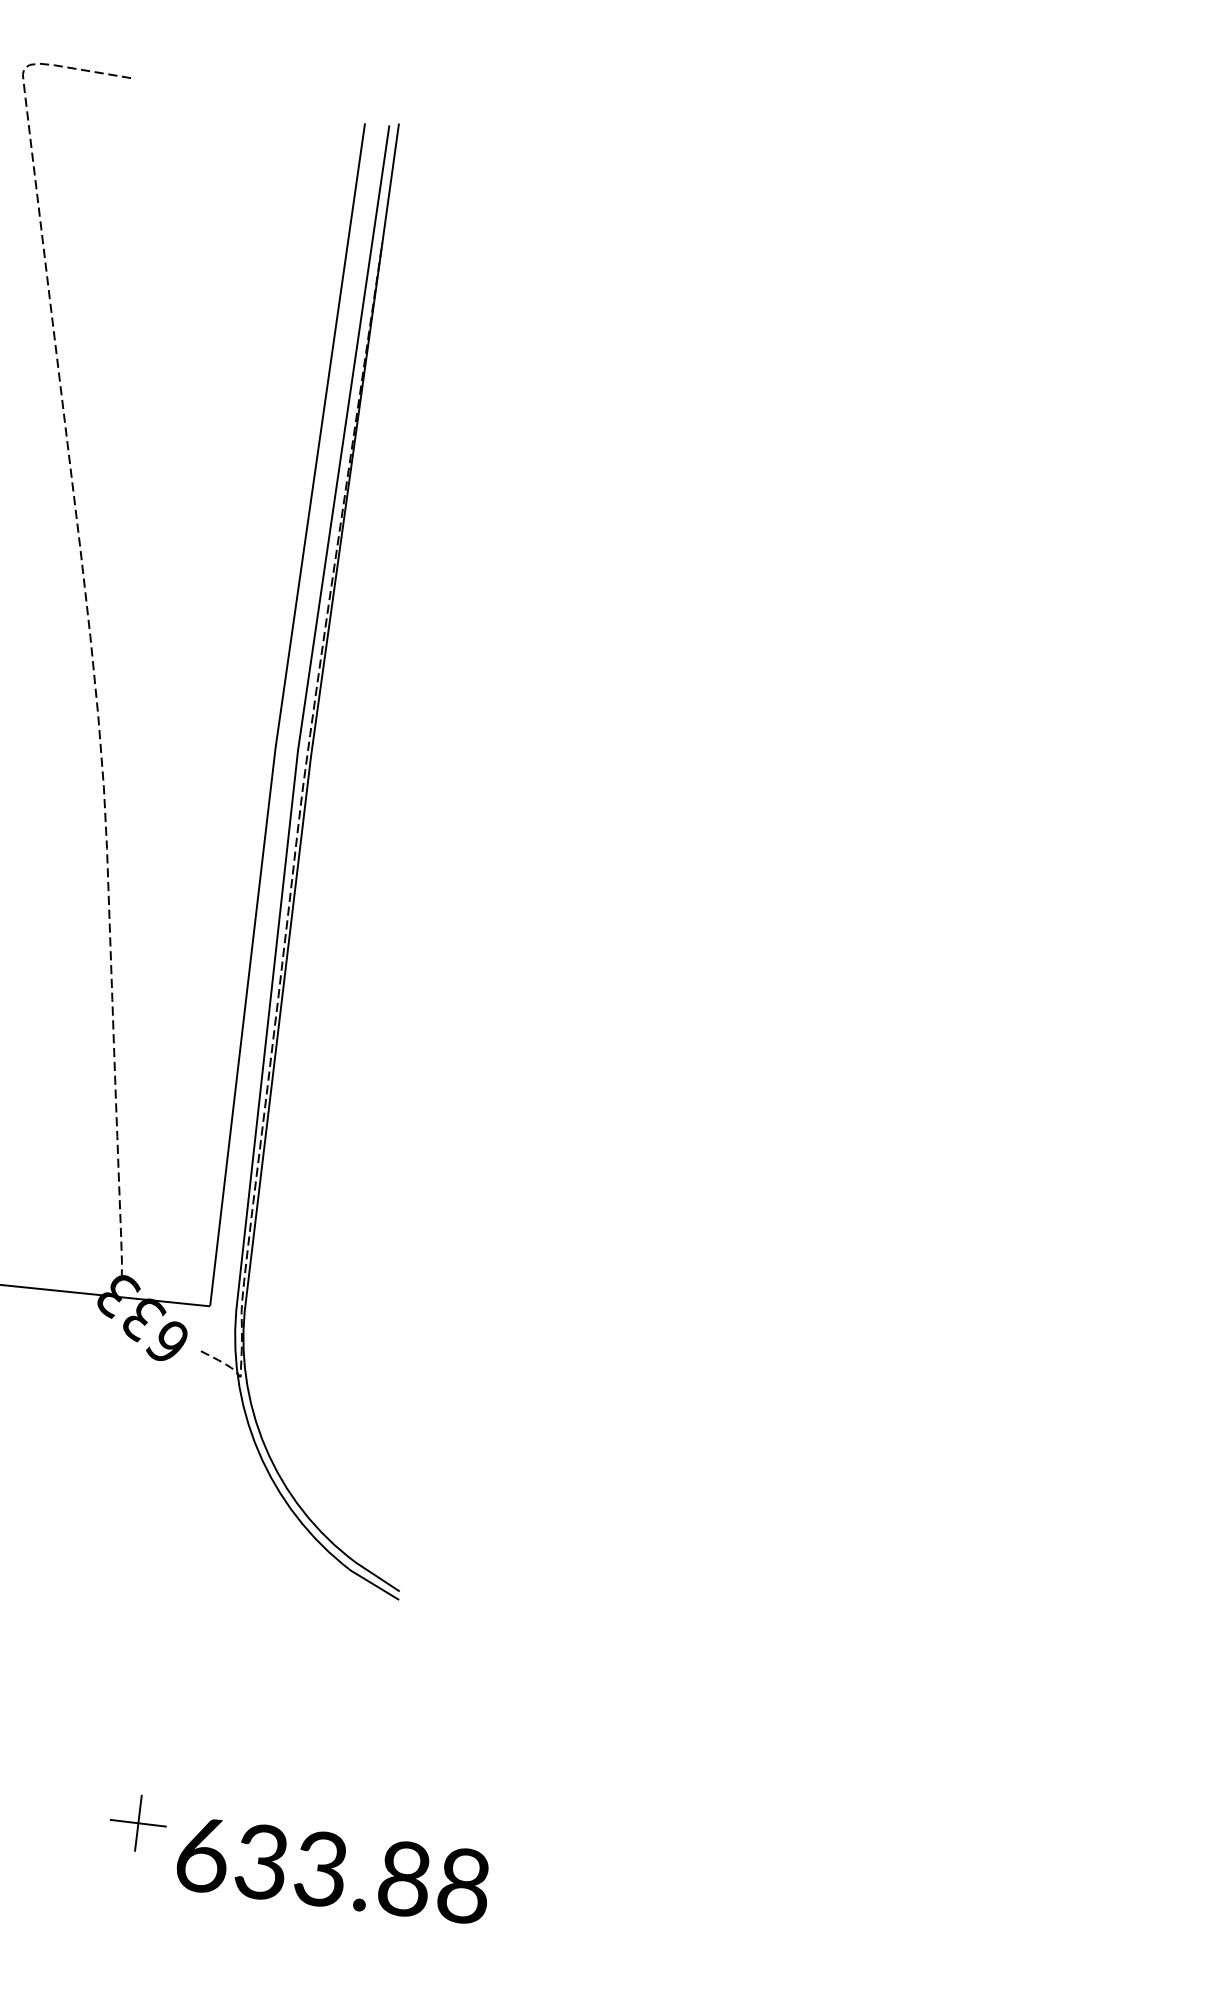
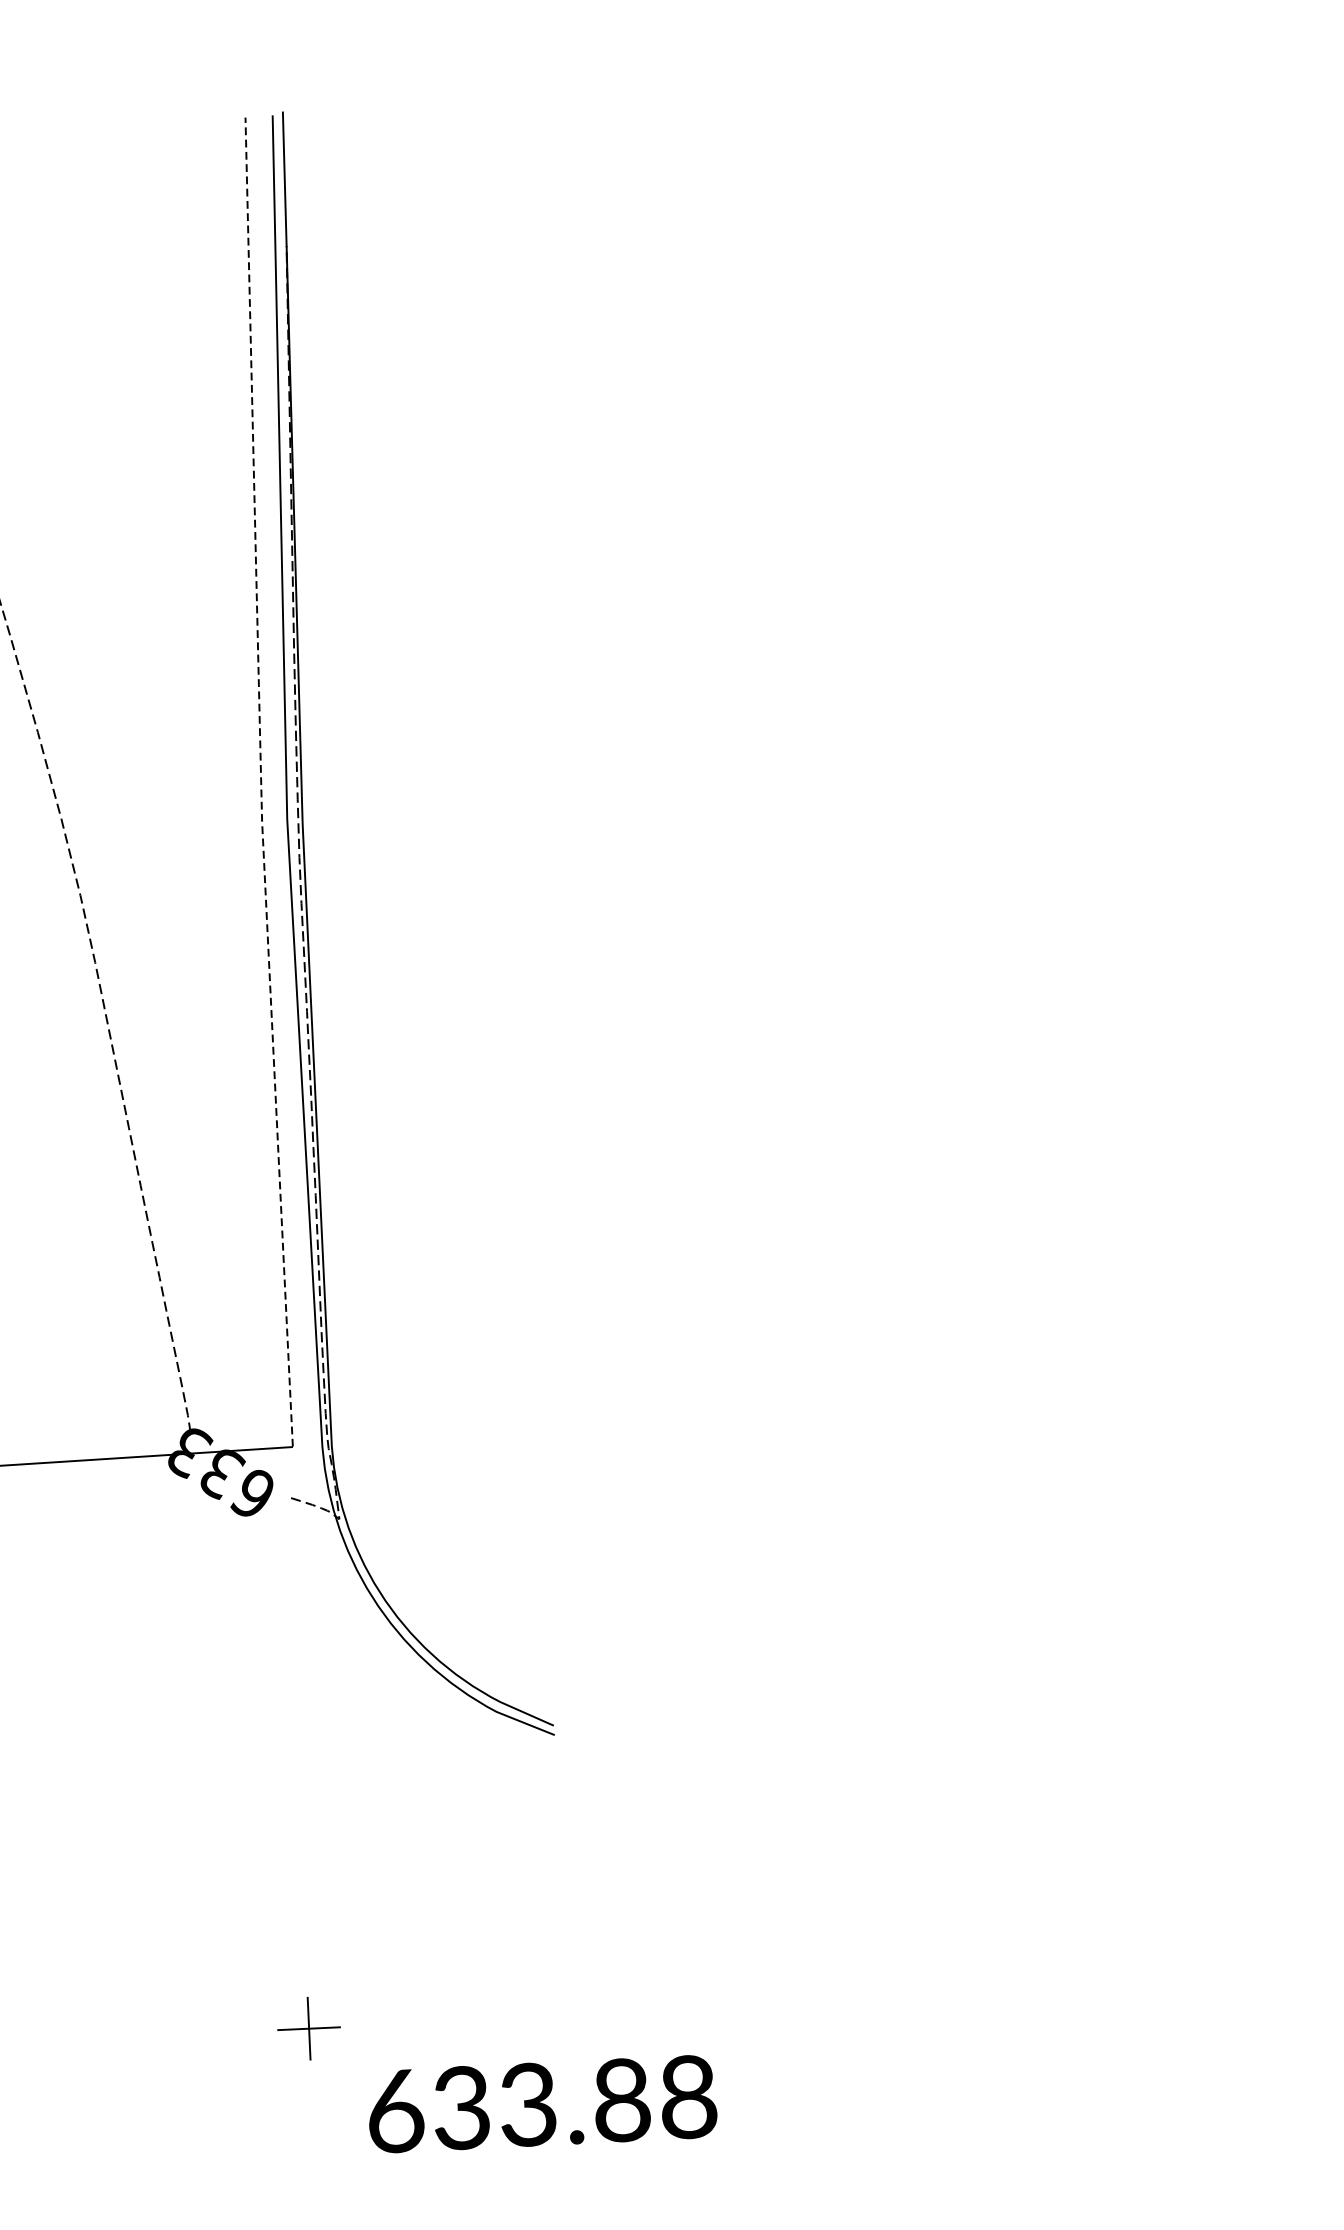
line: (280, 713) -> (261, 782), solid -> dashed
text: (332, 1871) -> (541, 2105), moved

